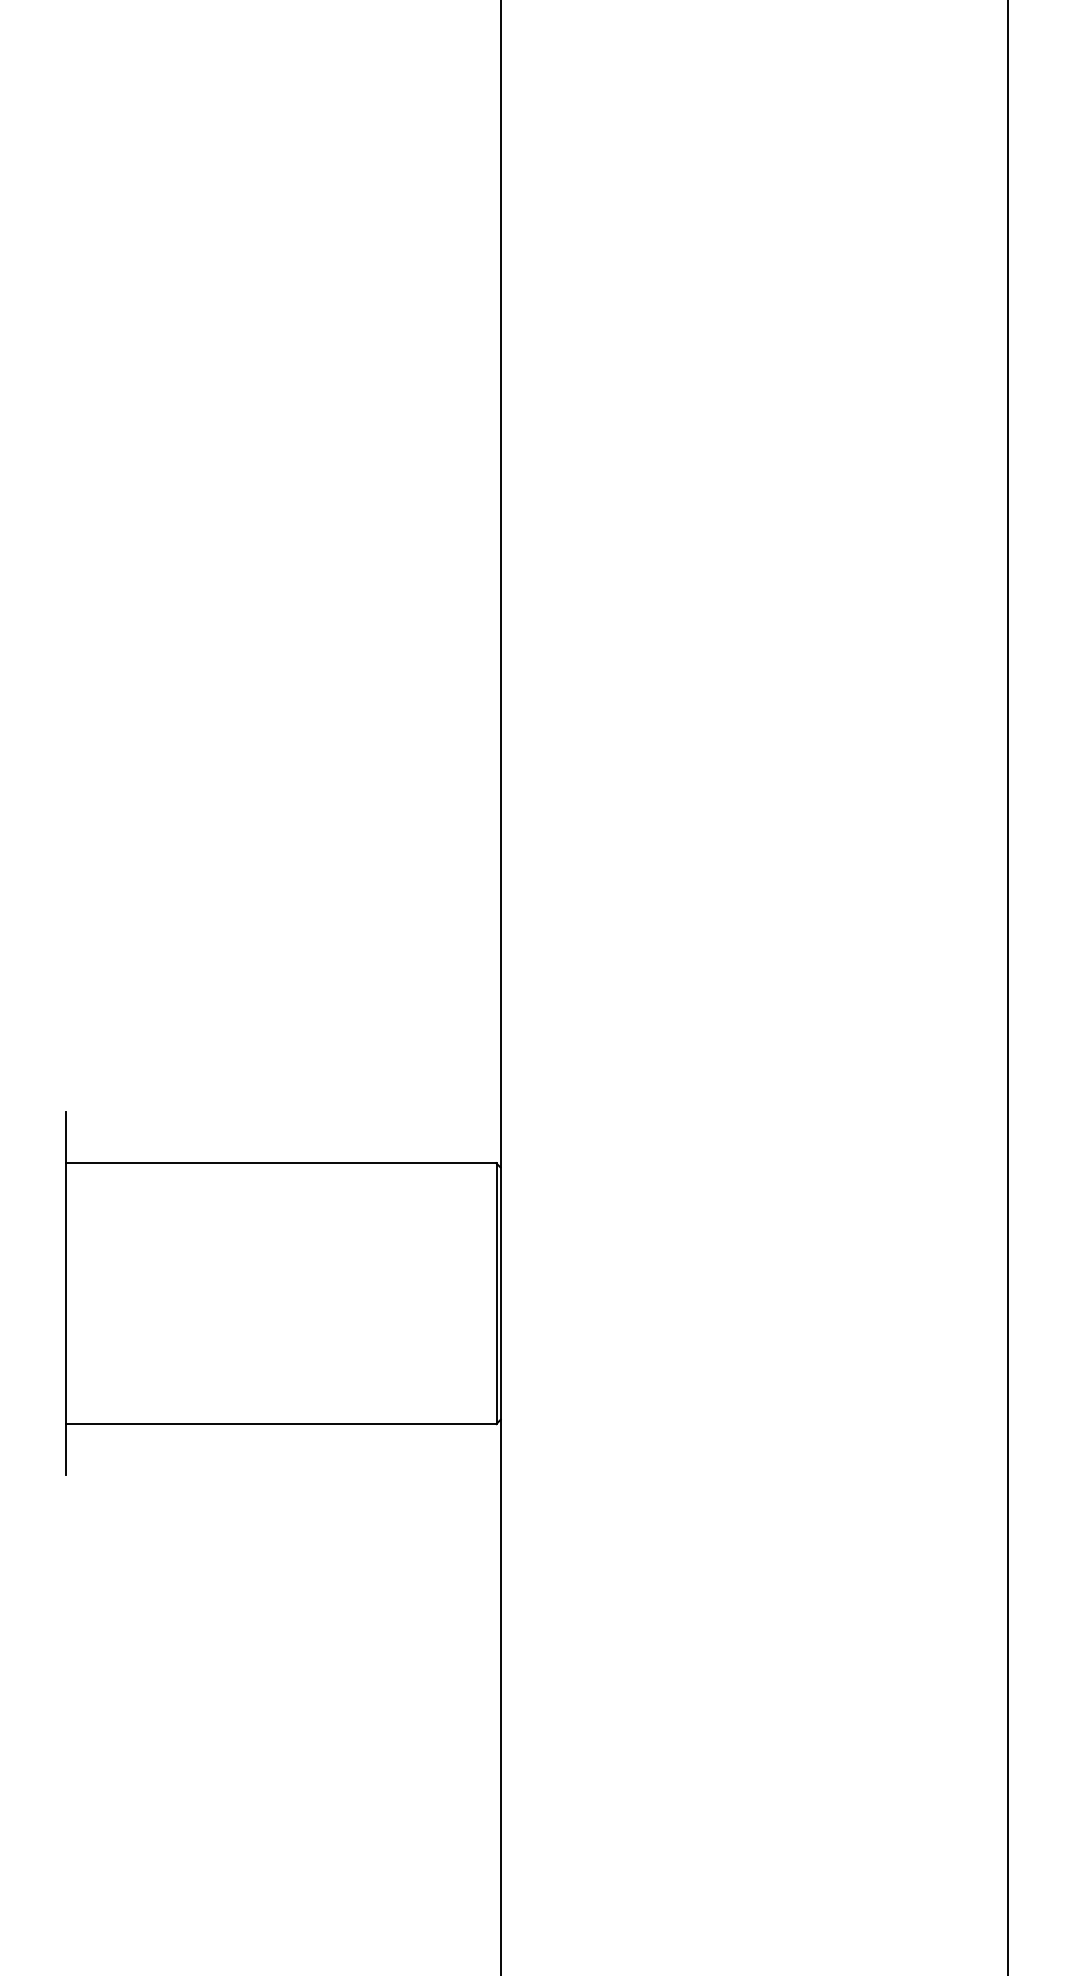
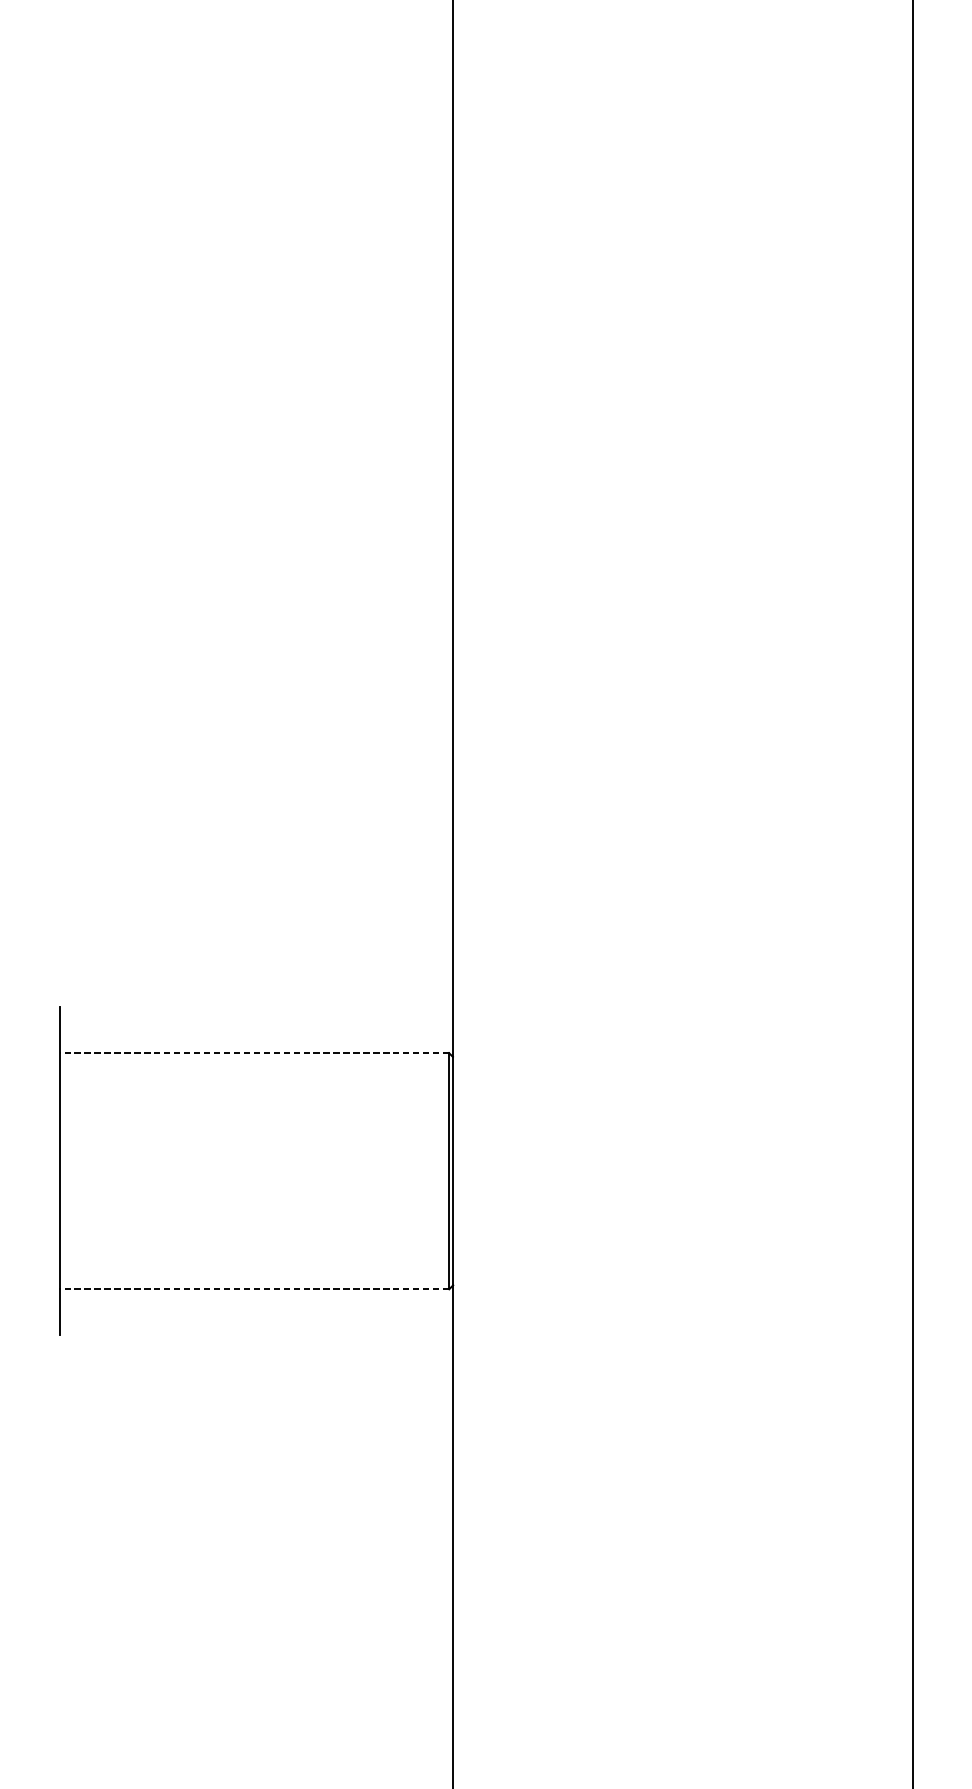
line: (280, 1163) -> (253, 1053), solid -> dashed
line: (280, 1424) -> (253, 1289), solid -> dashed

